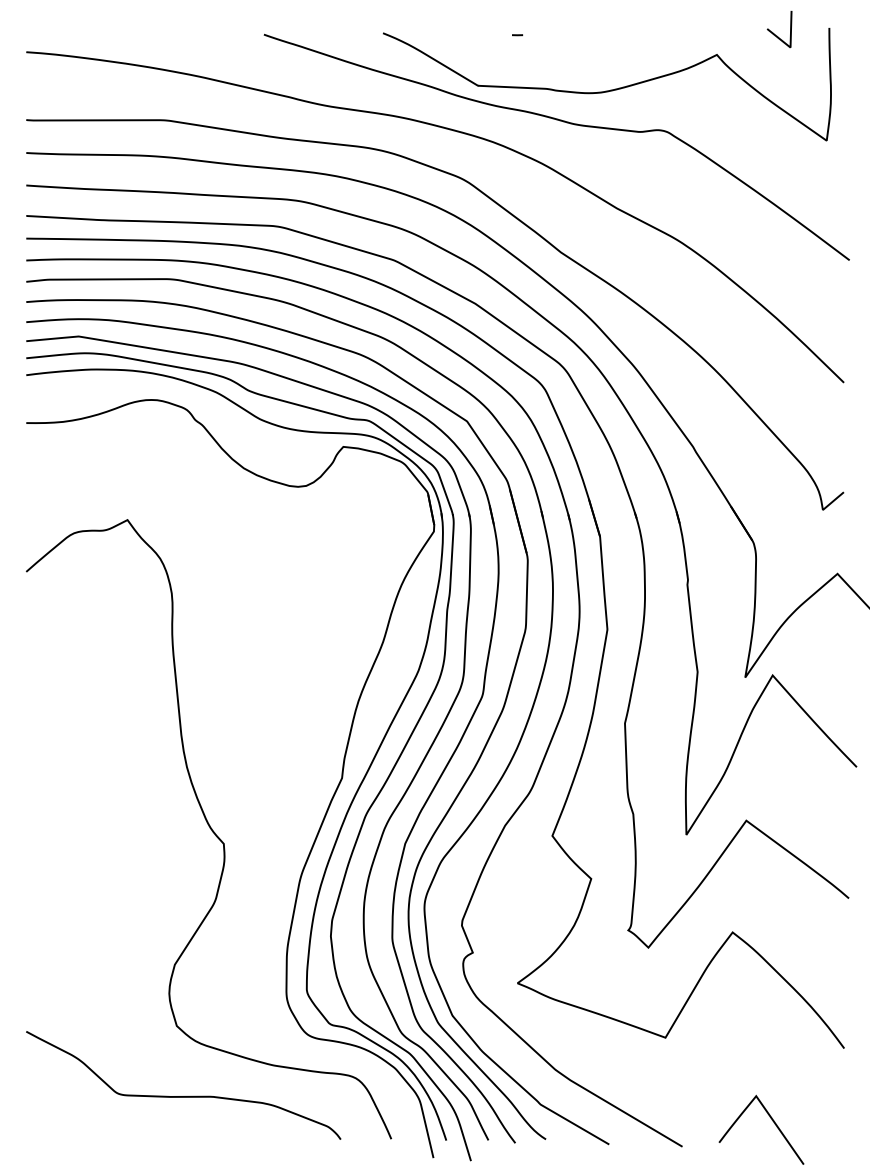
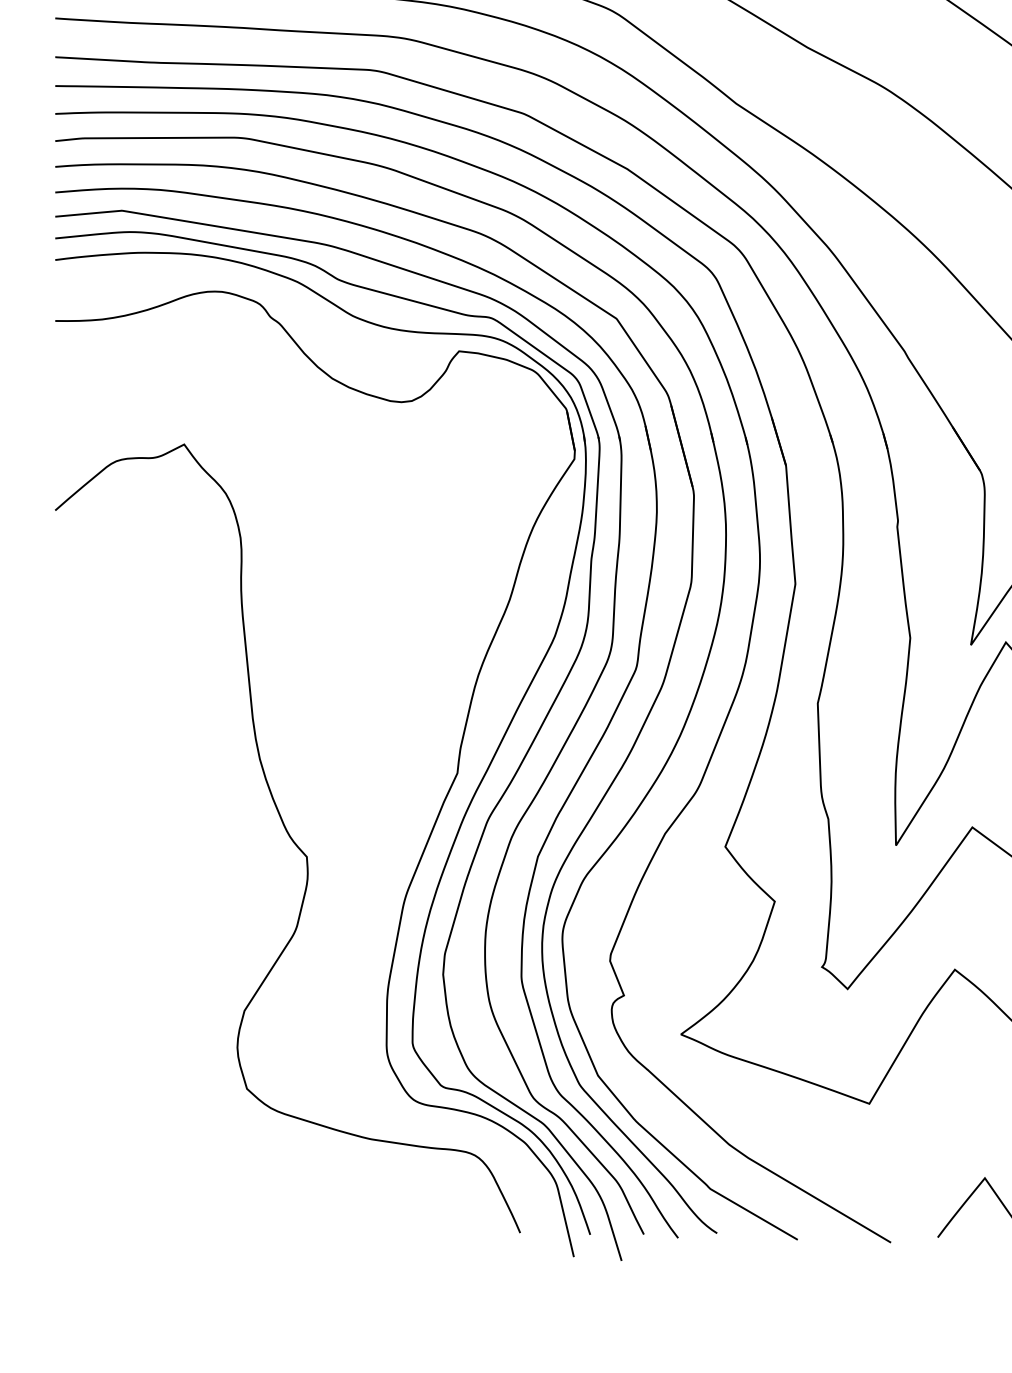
curve: (183, 1096) -> (255, 1178), removed

